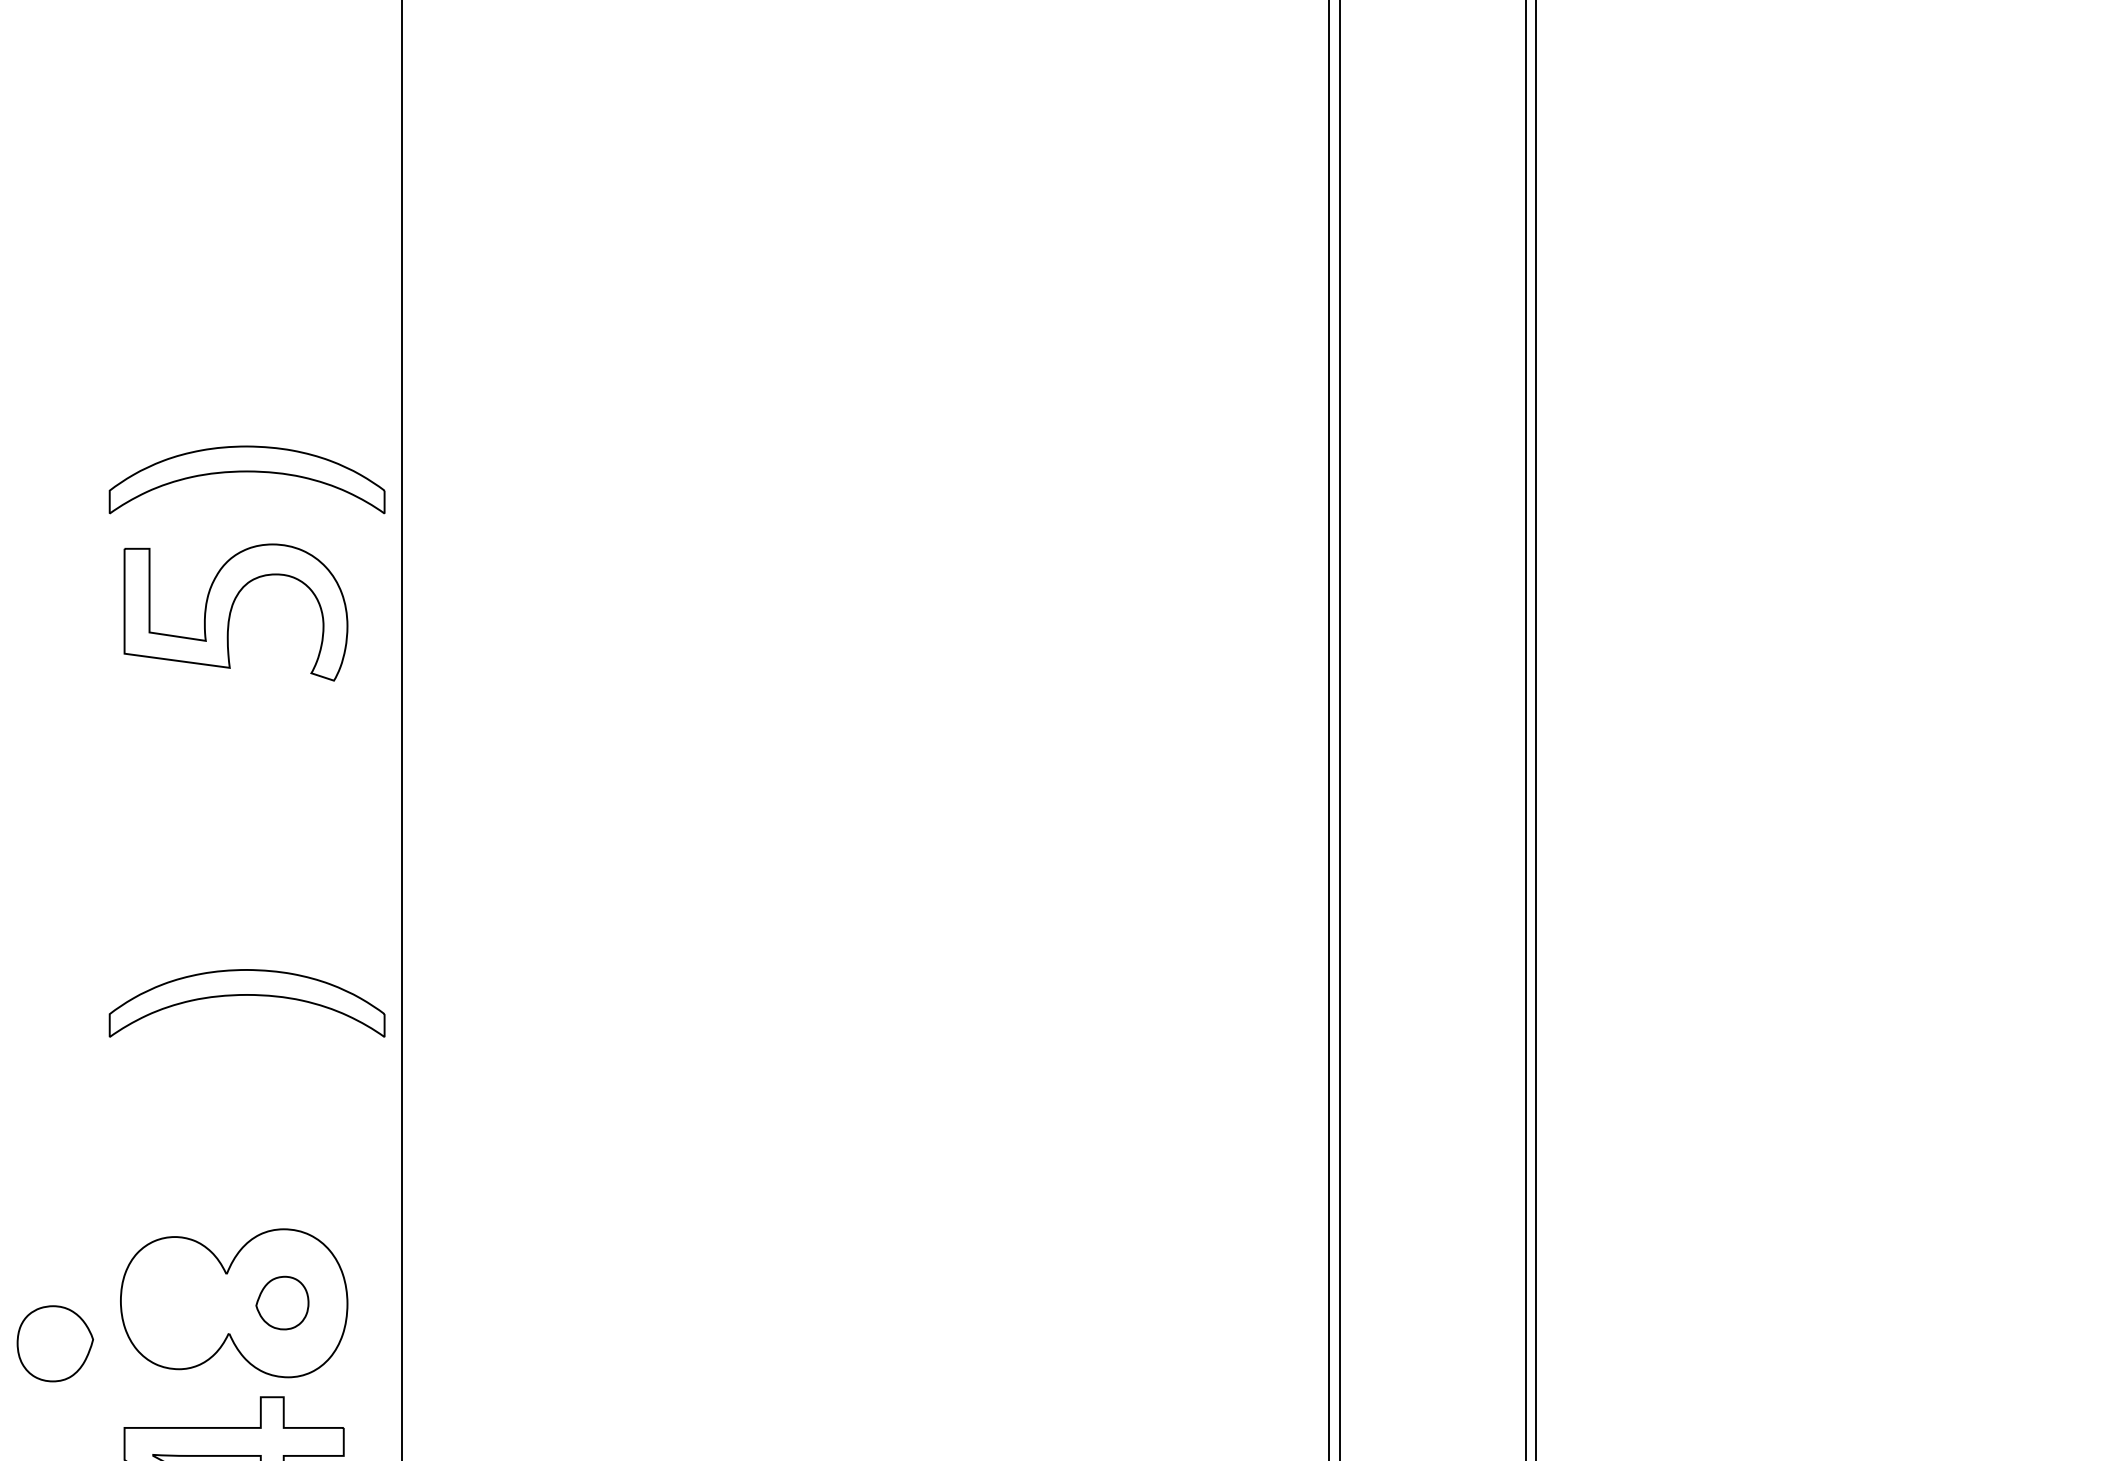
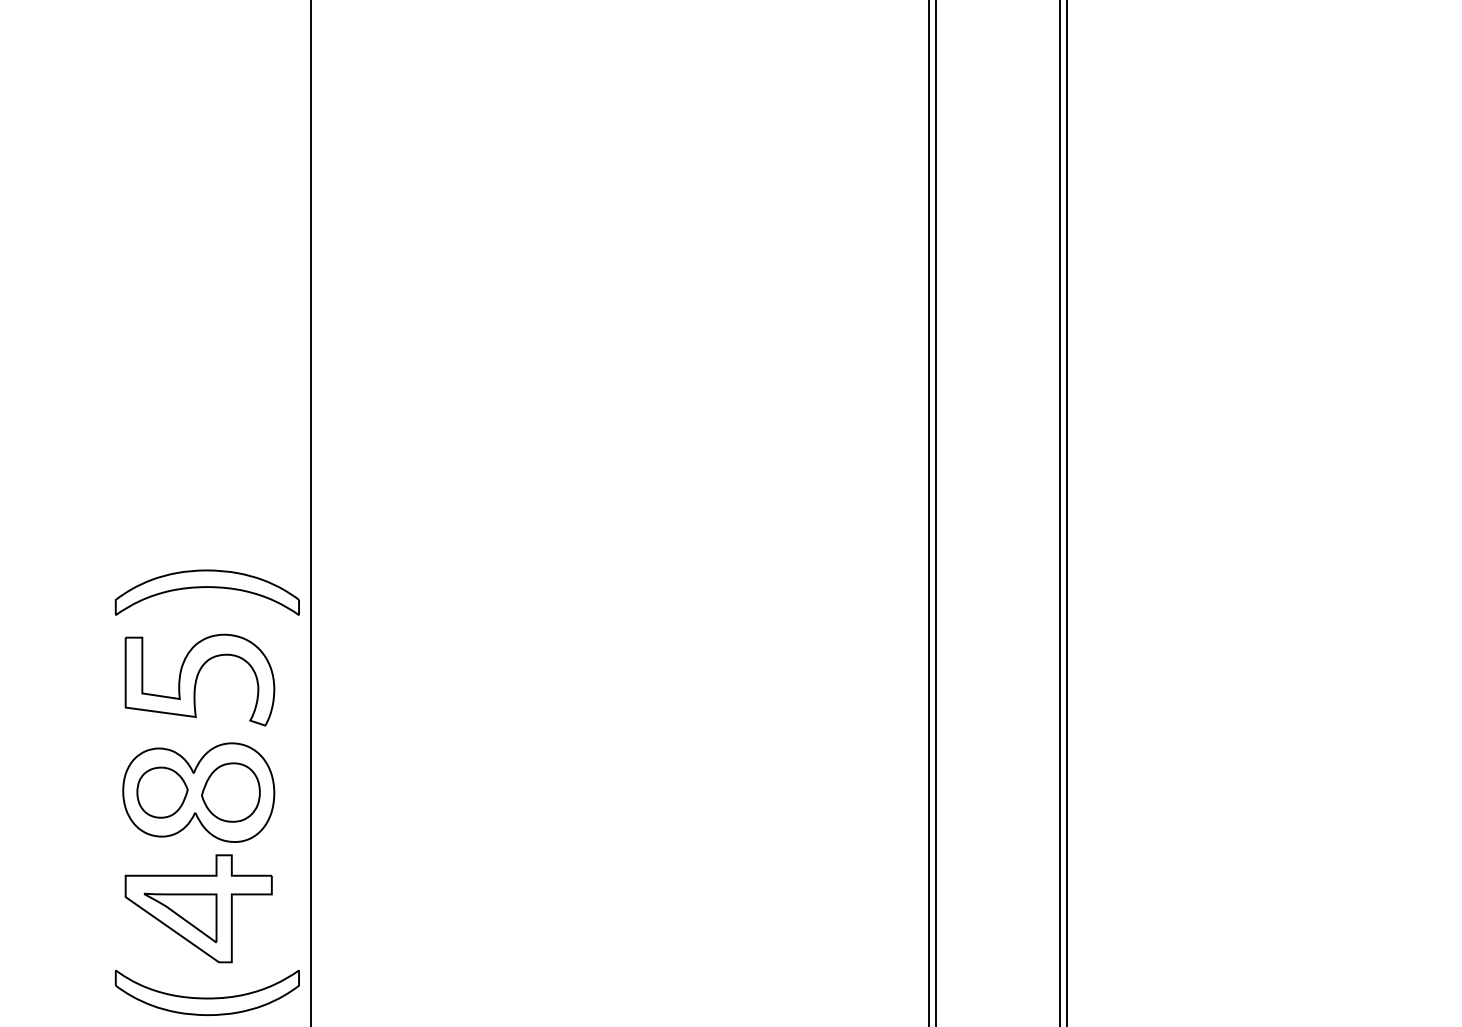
part: (245, 479) -> (206, 243), removed
part: (235, 611) -> (199, 679), moved
part: (281, 1303) -> (230, 792), size x1.67
part: (55, 1343) -> (162, 792), moved

